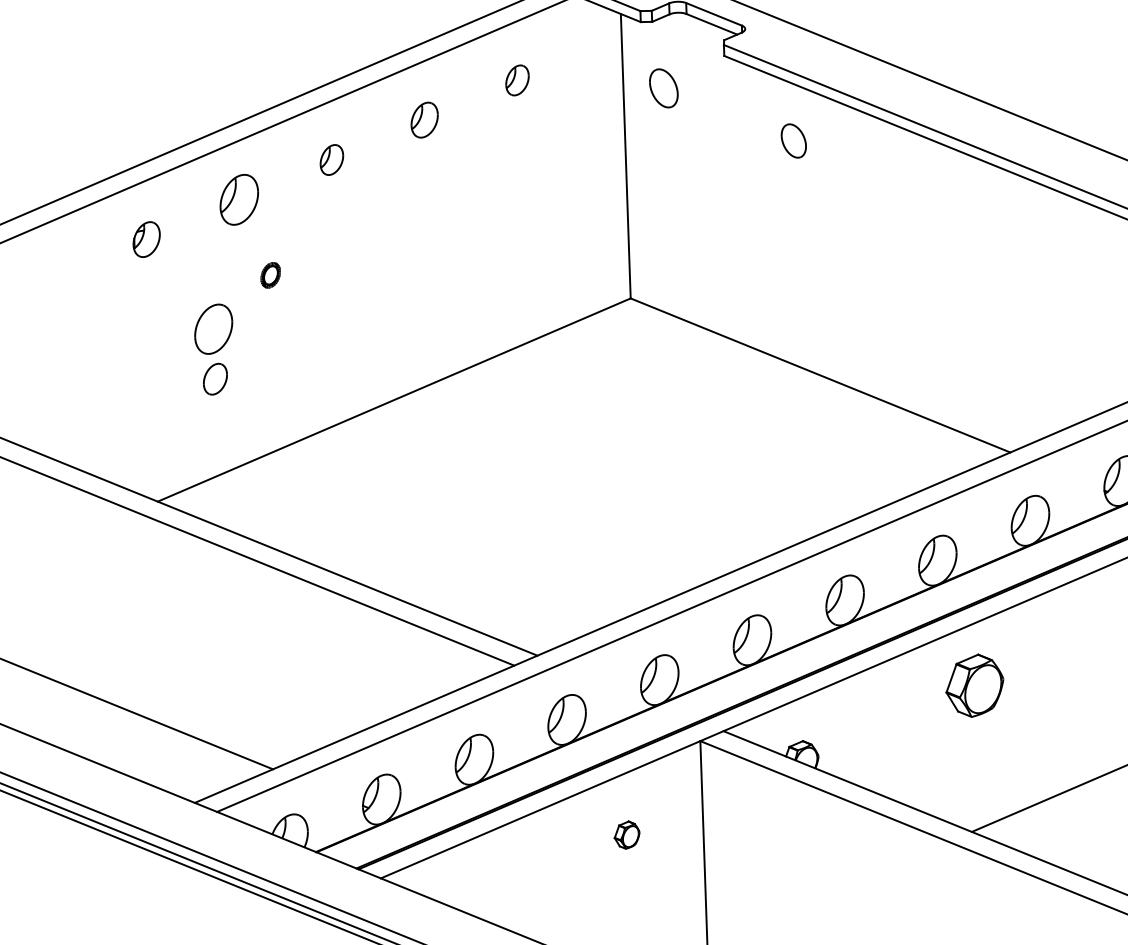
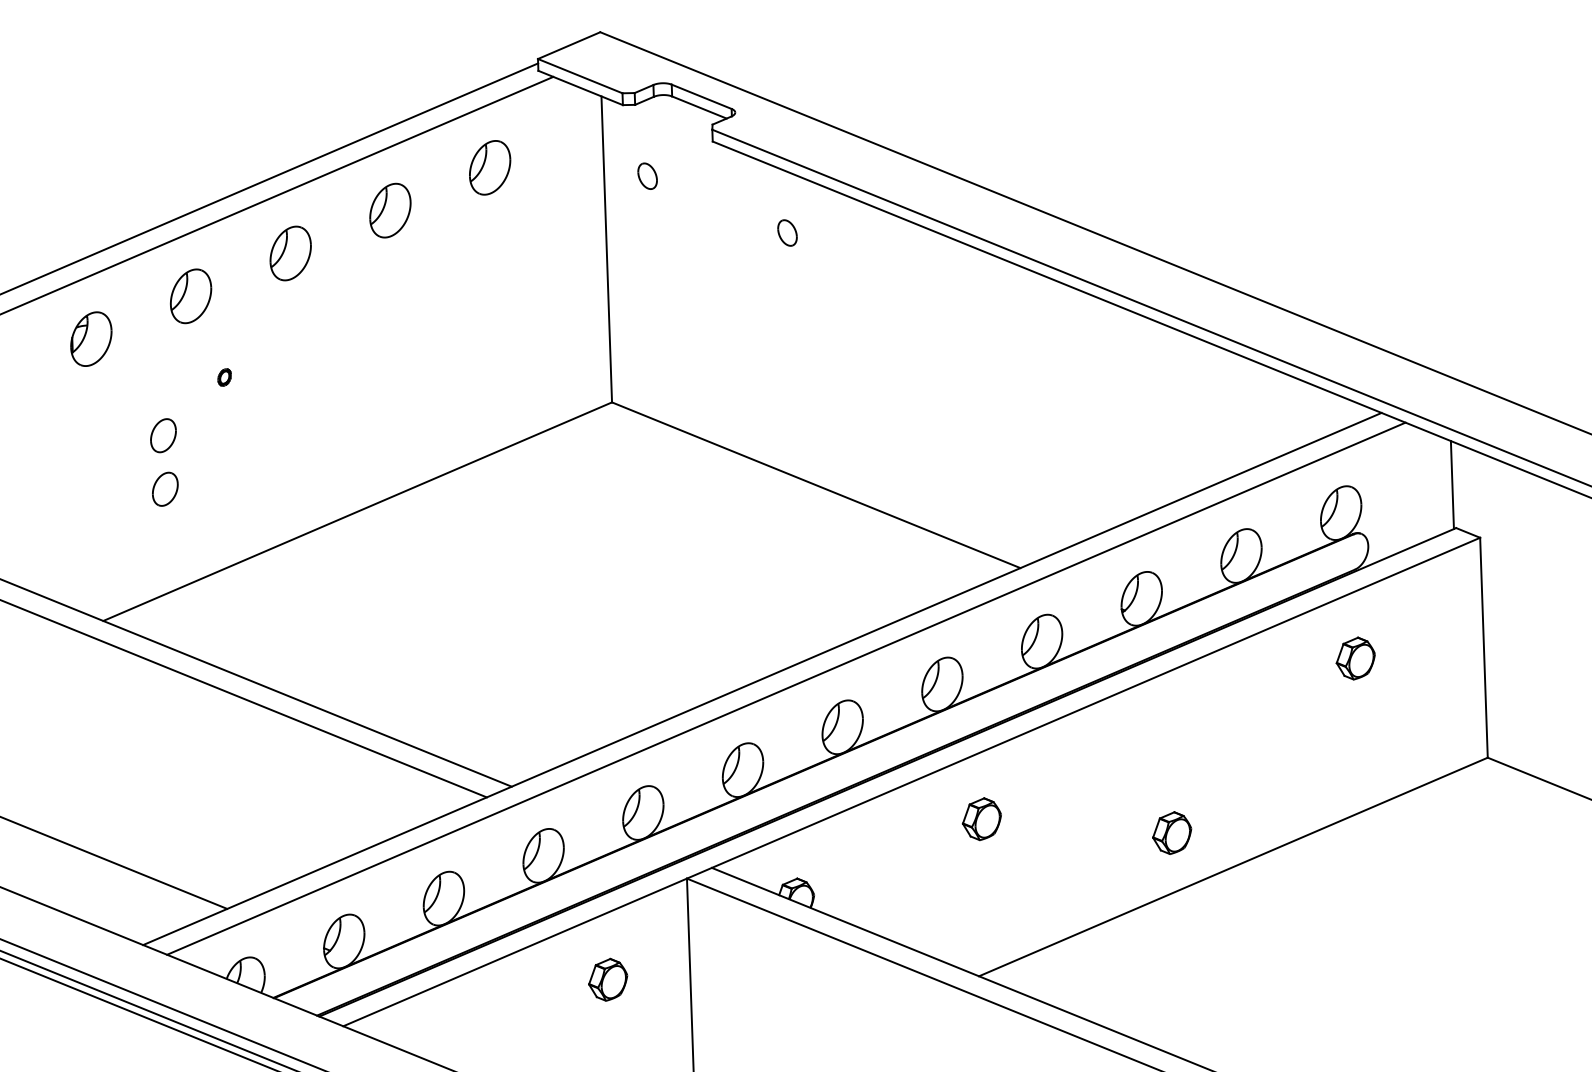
part: (517, 80) -> (490, 167), size x1.67
part: (663, 87) -> (647, 175), size x0.62
part: (424, 120) -> (390, 210), size x1.43
part: (793, 140) -> (787, 232), size x0.71
part: (331, 160) -> (290, 253), size x1.67
part: (146, 239) -> (91, 338), size x1.43
part: (270, 275) -> (224, 377), size x0.62
part: (213, 329) -> (163, 435), size x0.62
part: (974, 686) -> (981, 819), size x0.62
part: (627, 834) -> (608, 979), size x1.43

